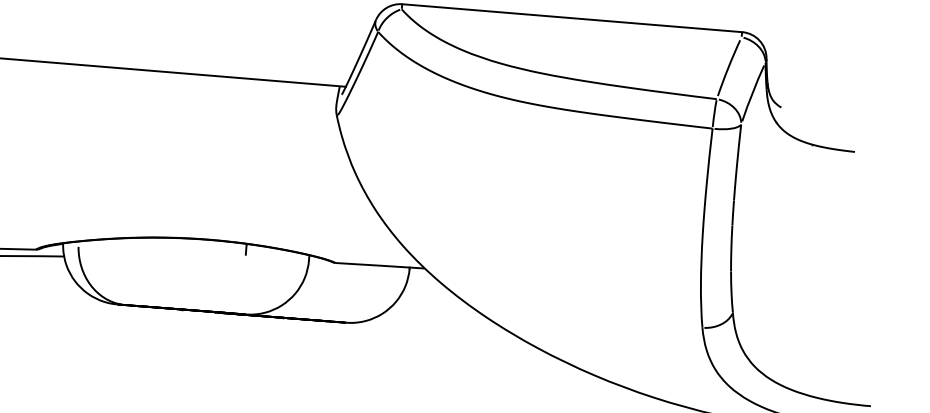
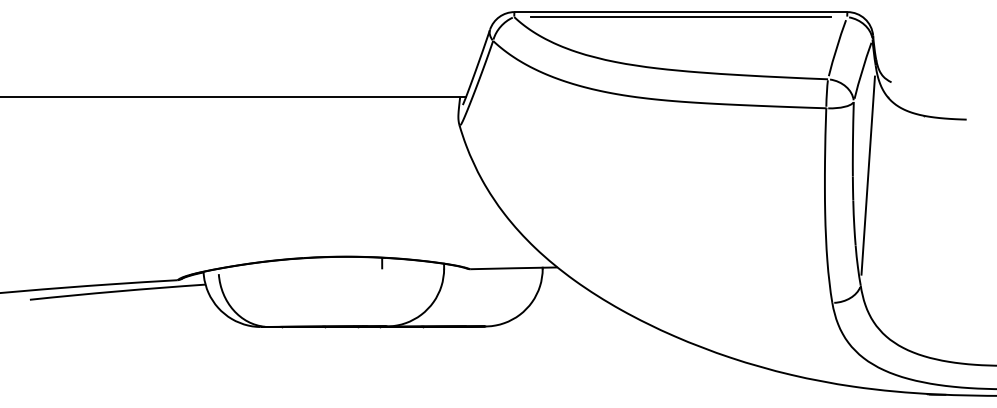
line: (571, 23) -> (680, 17), added
line: (749, 200) -> (867, 175), added

